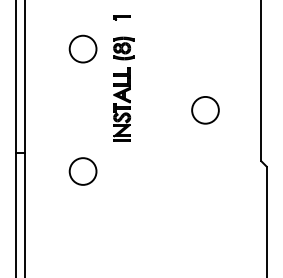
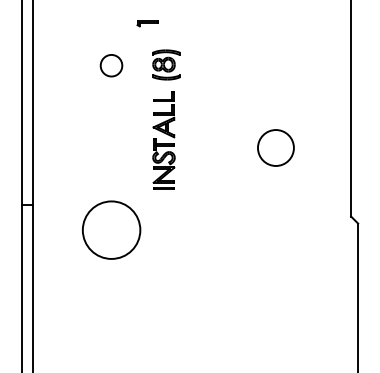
part: (121, 17) -> (147, 23), moved
circle: (82, 48) -> (110, 64), size x0.6
circle: (82, 171) -> (110, 230), size x1.6

